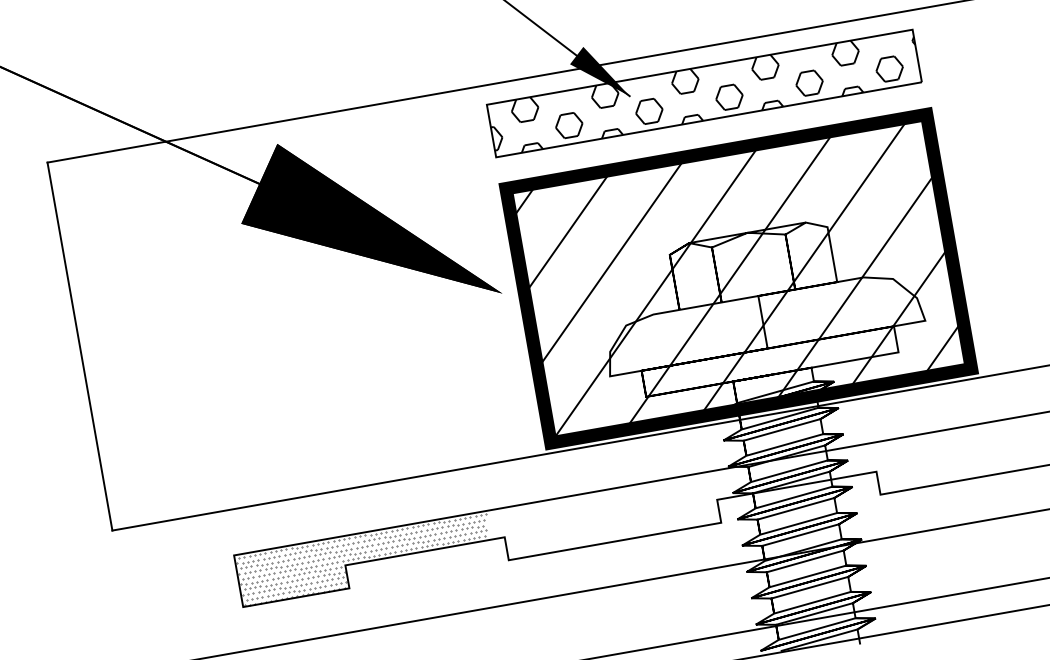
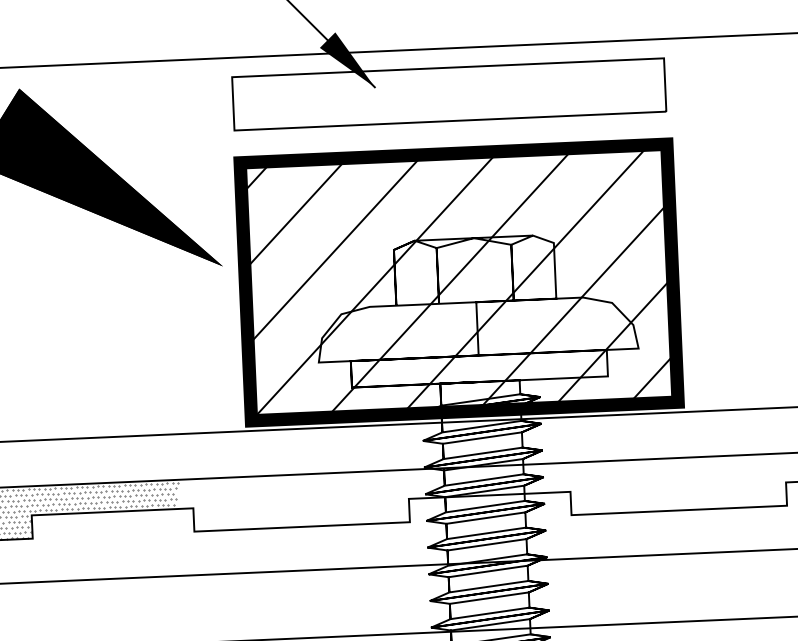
hatch: (815, 73) -> (562, 89), removed
hatch: (596, 110) -> (340, 97), removed

